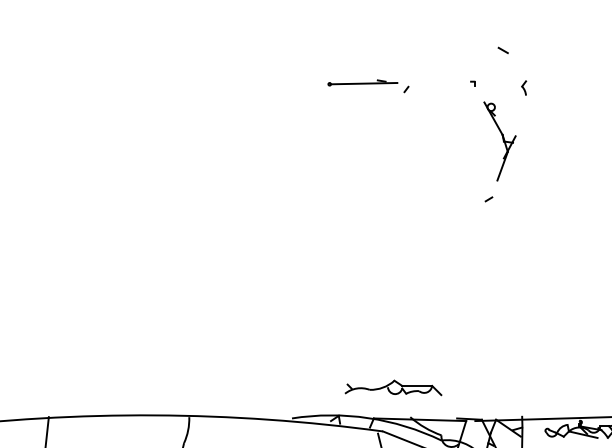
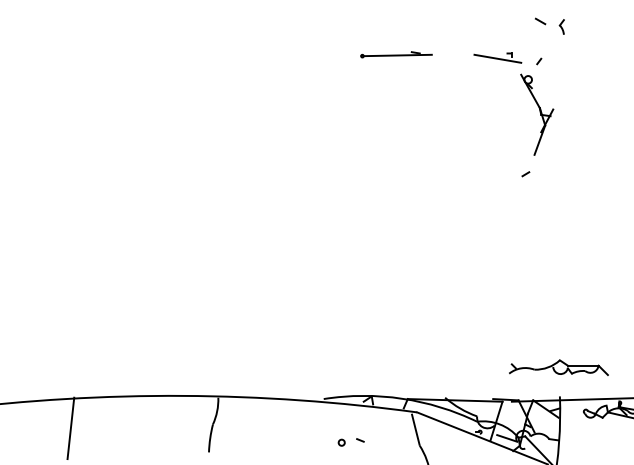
line: (461, 86) -> (497, 58), added
part: (523, 87) -> (561, 26), moved
line: (406, 89) -> (539, 61), moved
part: (393, 387) -> (558, 367), moved

